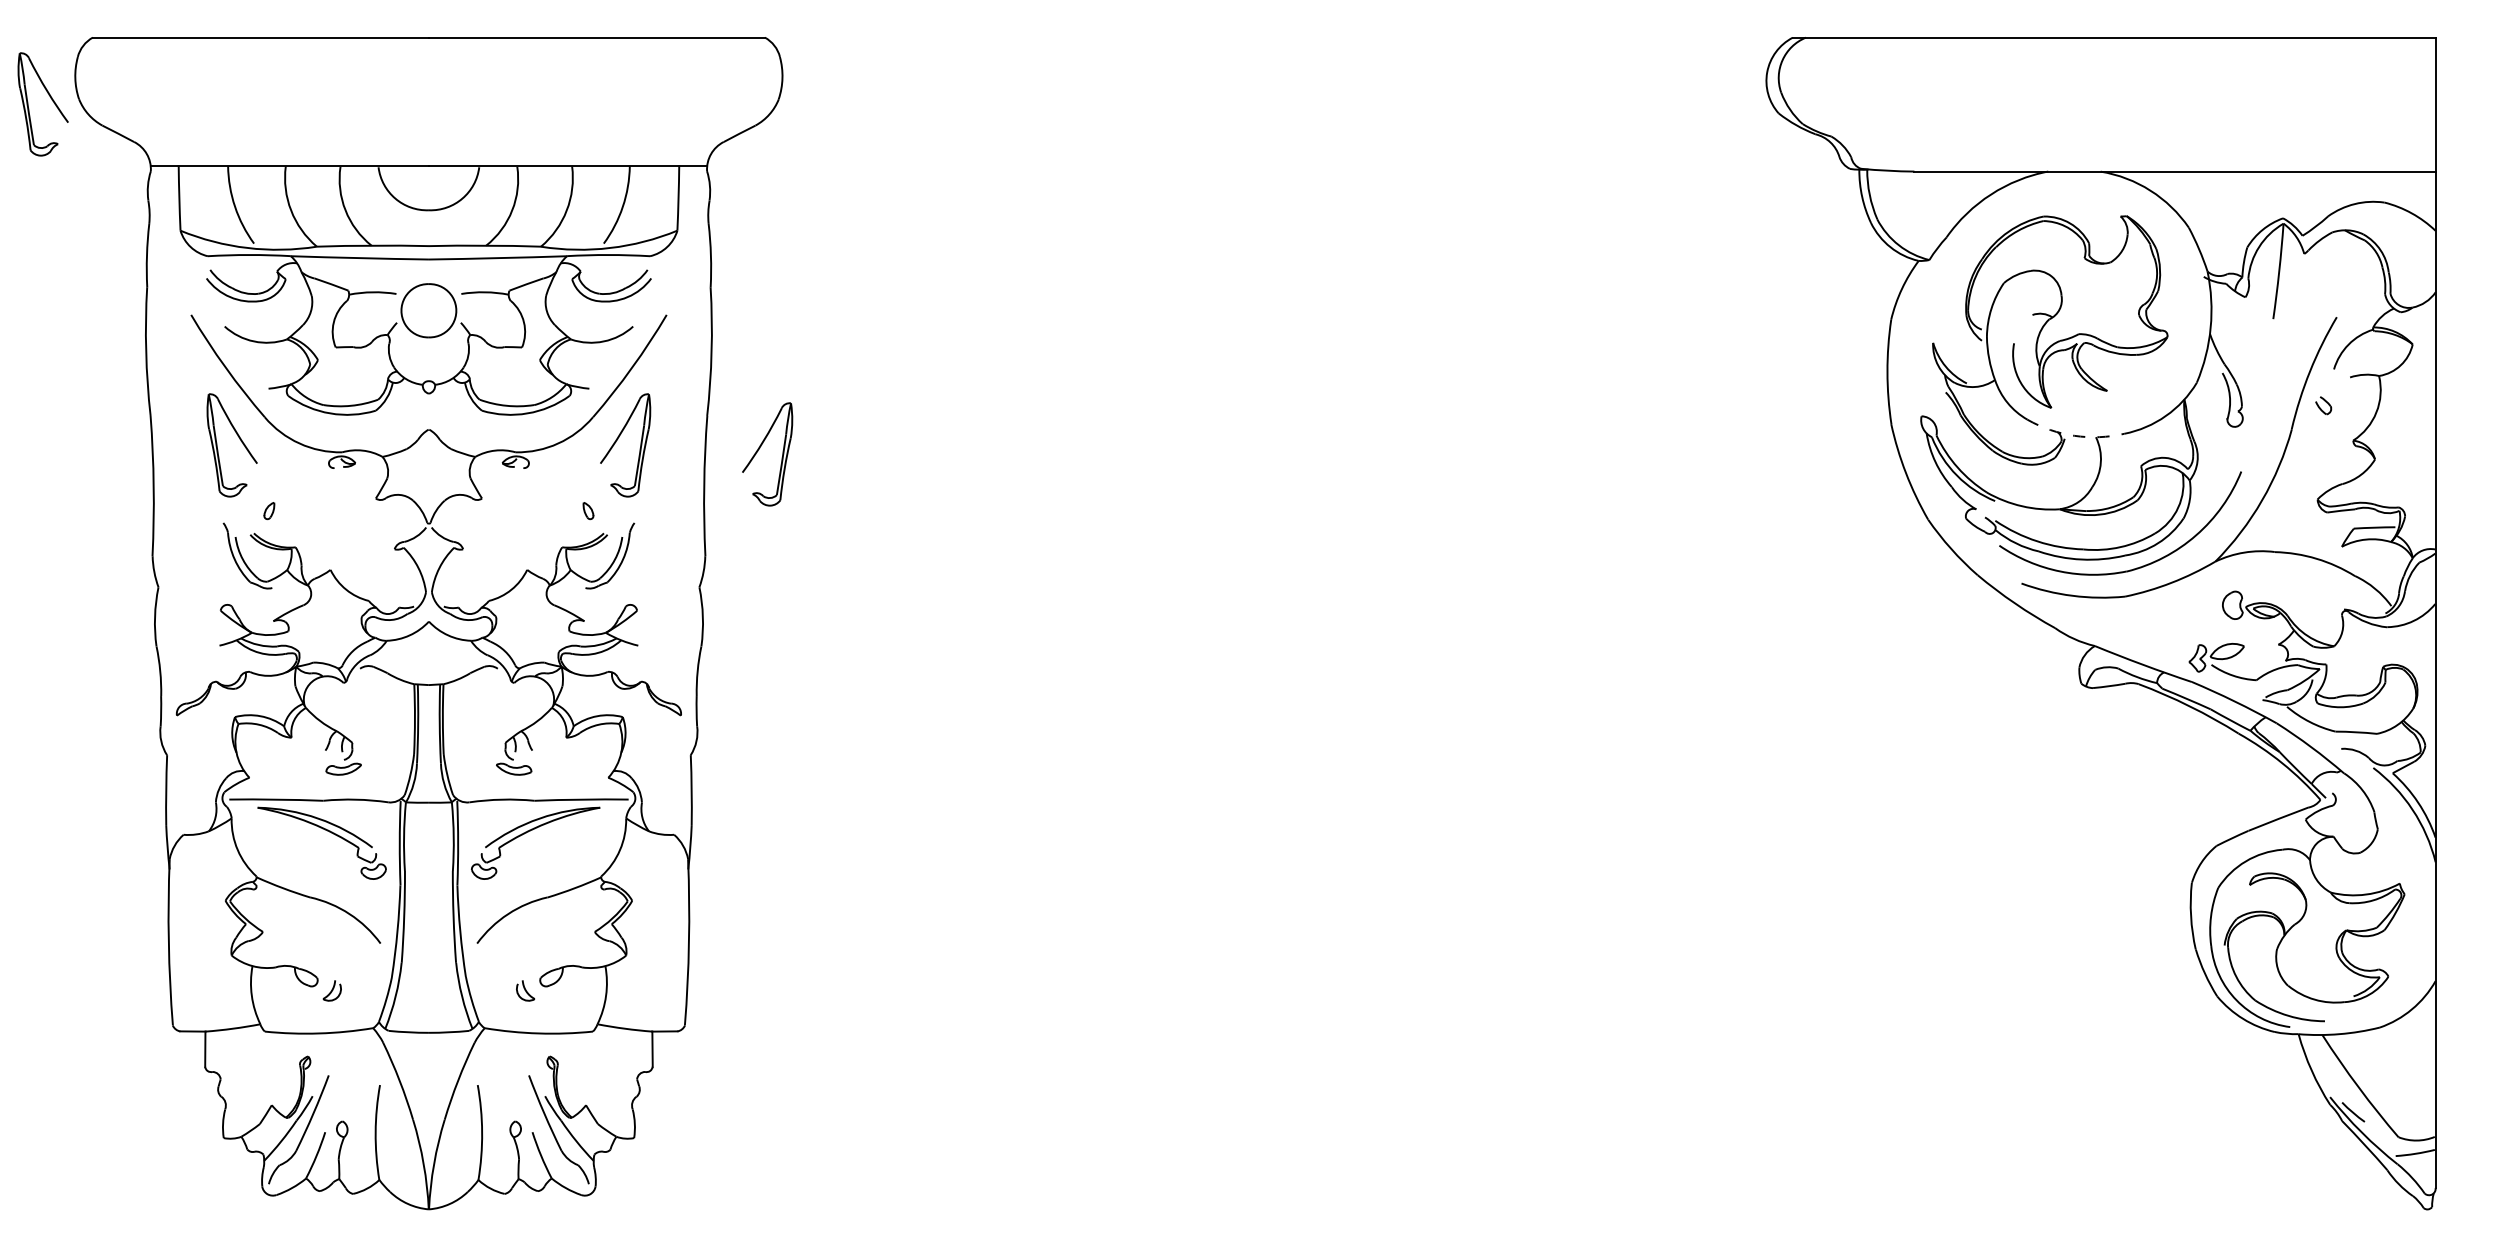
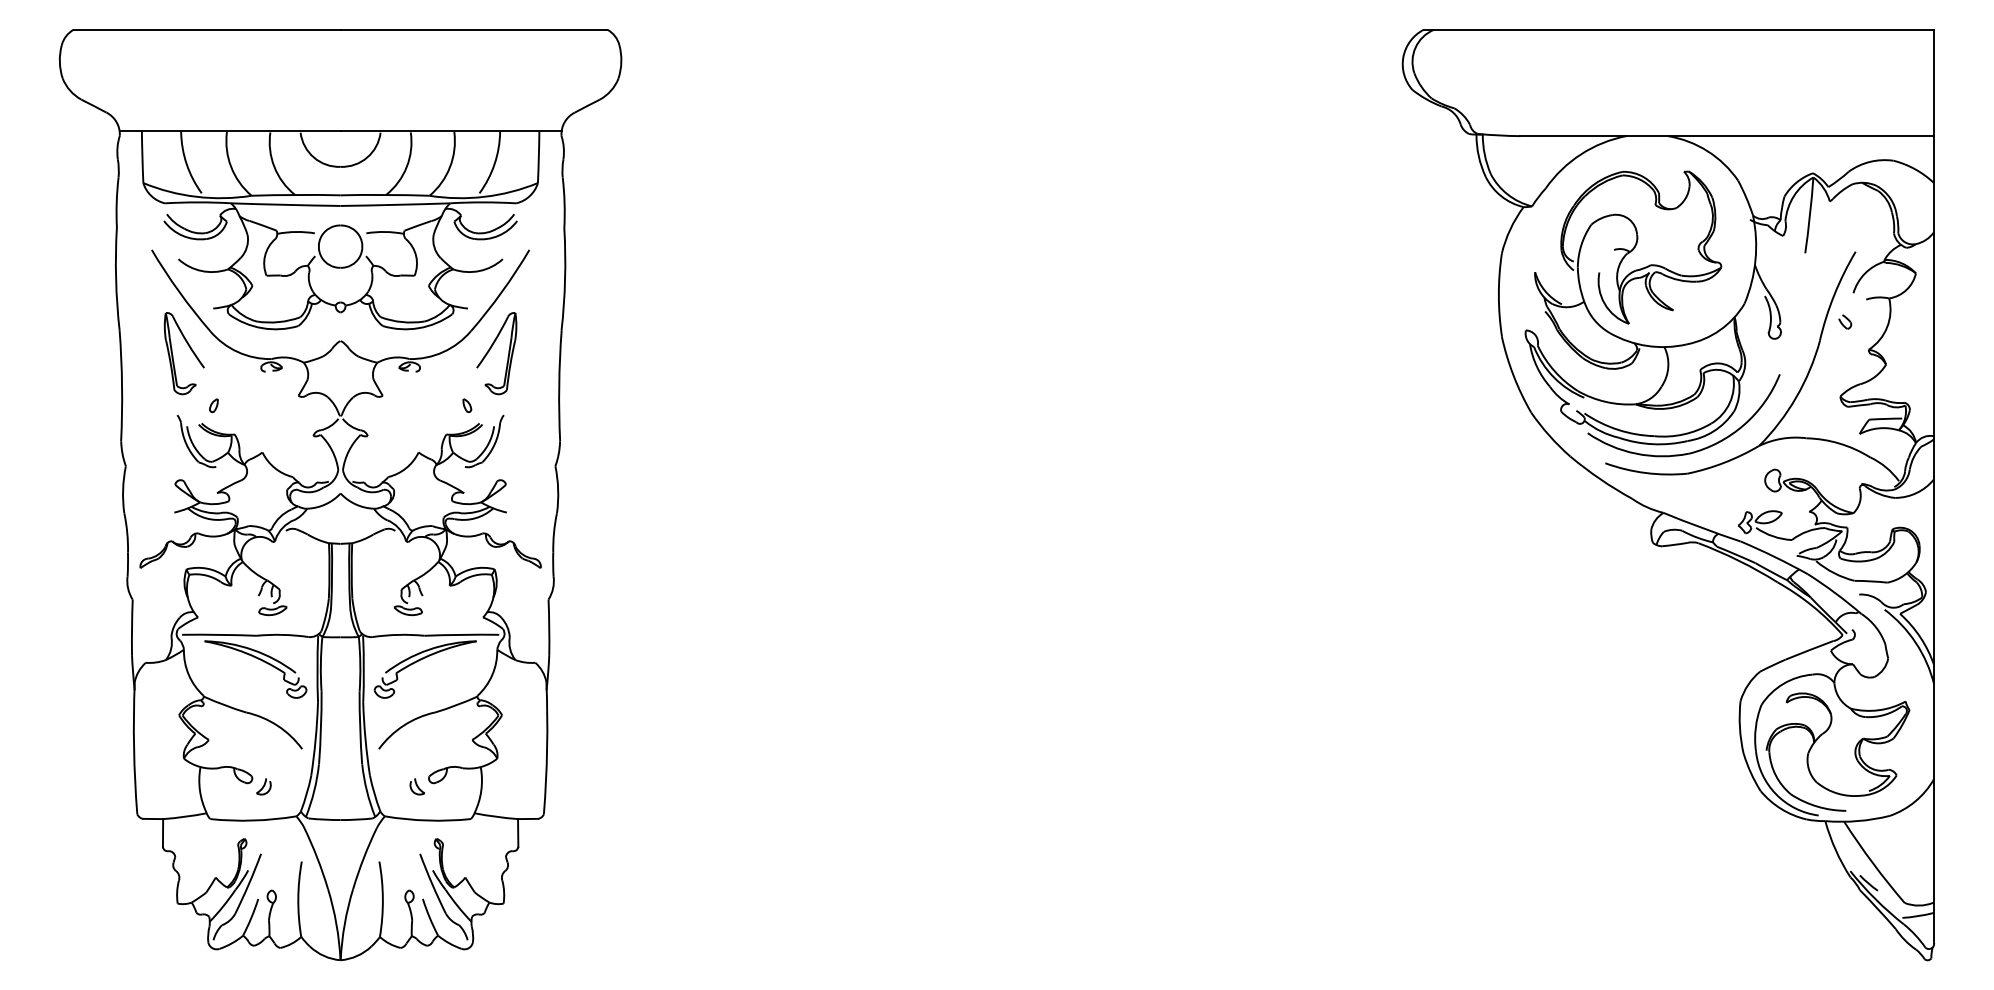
part: (50, 98) -> (40, 78), removed
arc: (2074, 435) -> (1647, 345), dashed -> solid
part: (760, 448) -> (603, 356), removed

